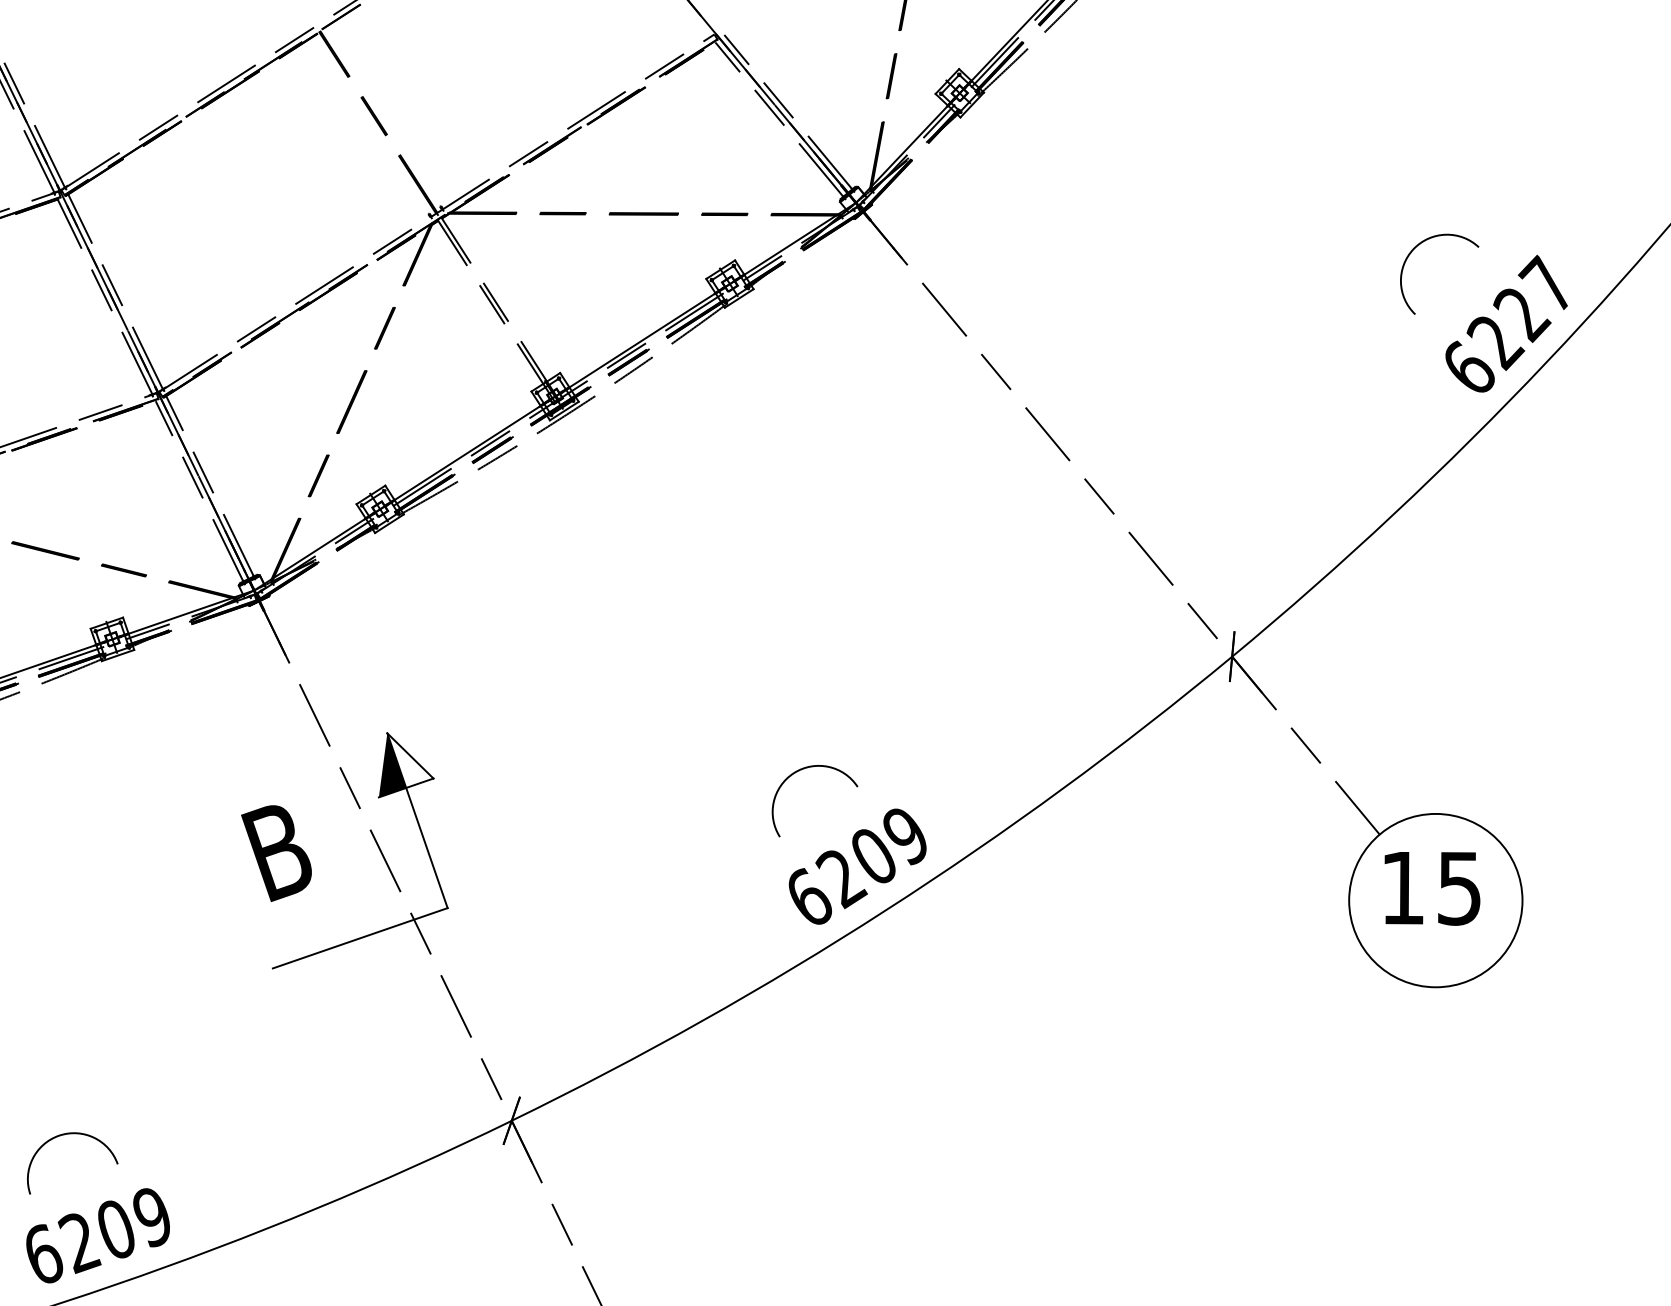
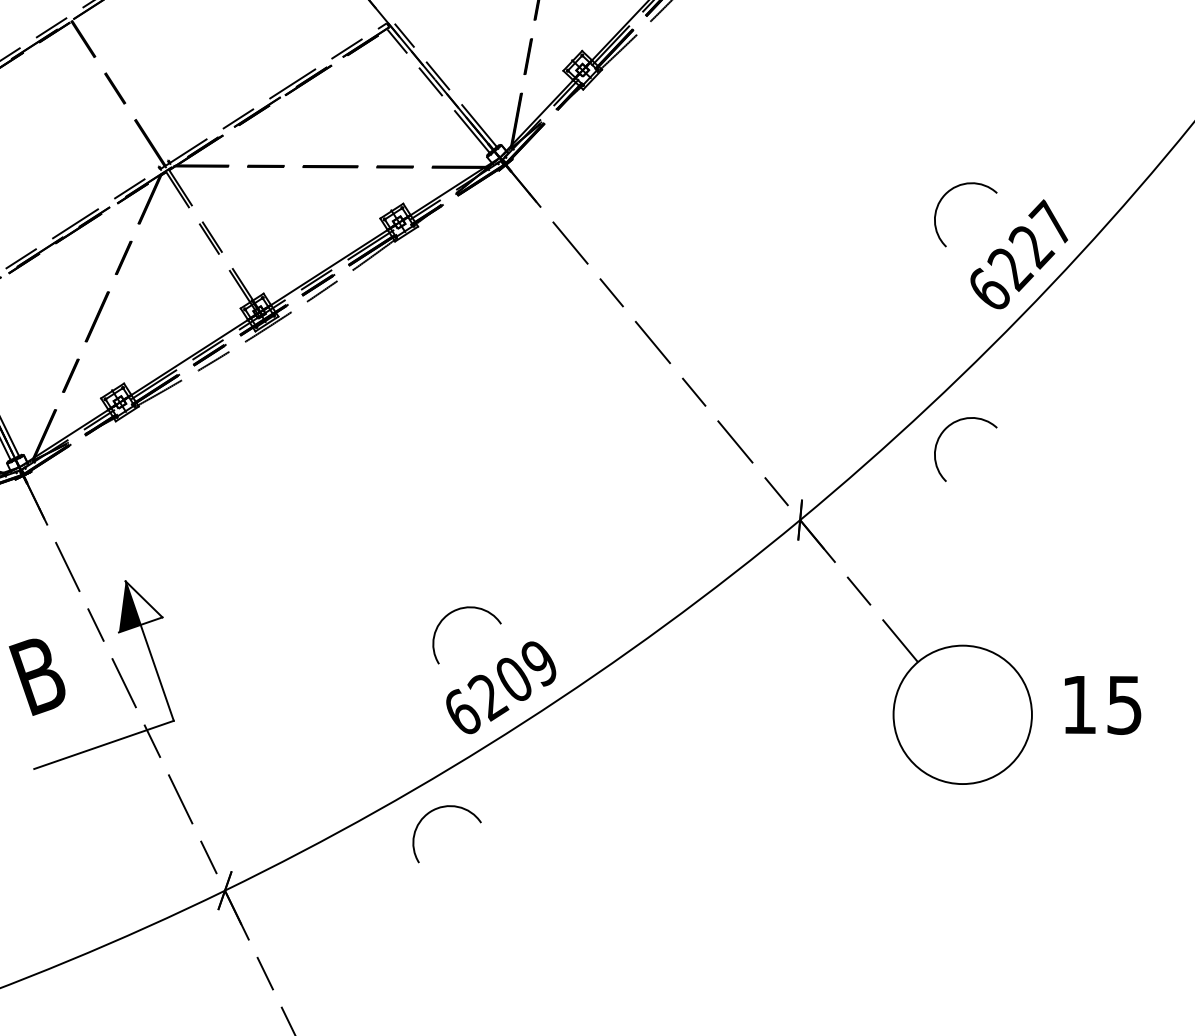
arc: (1419, 539) -> (949, 426), added
text: (1432, 888) -> (1103, 705), moved
arc: (779, 1018) -> (438, 808), added

